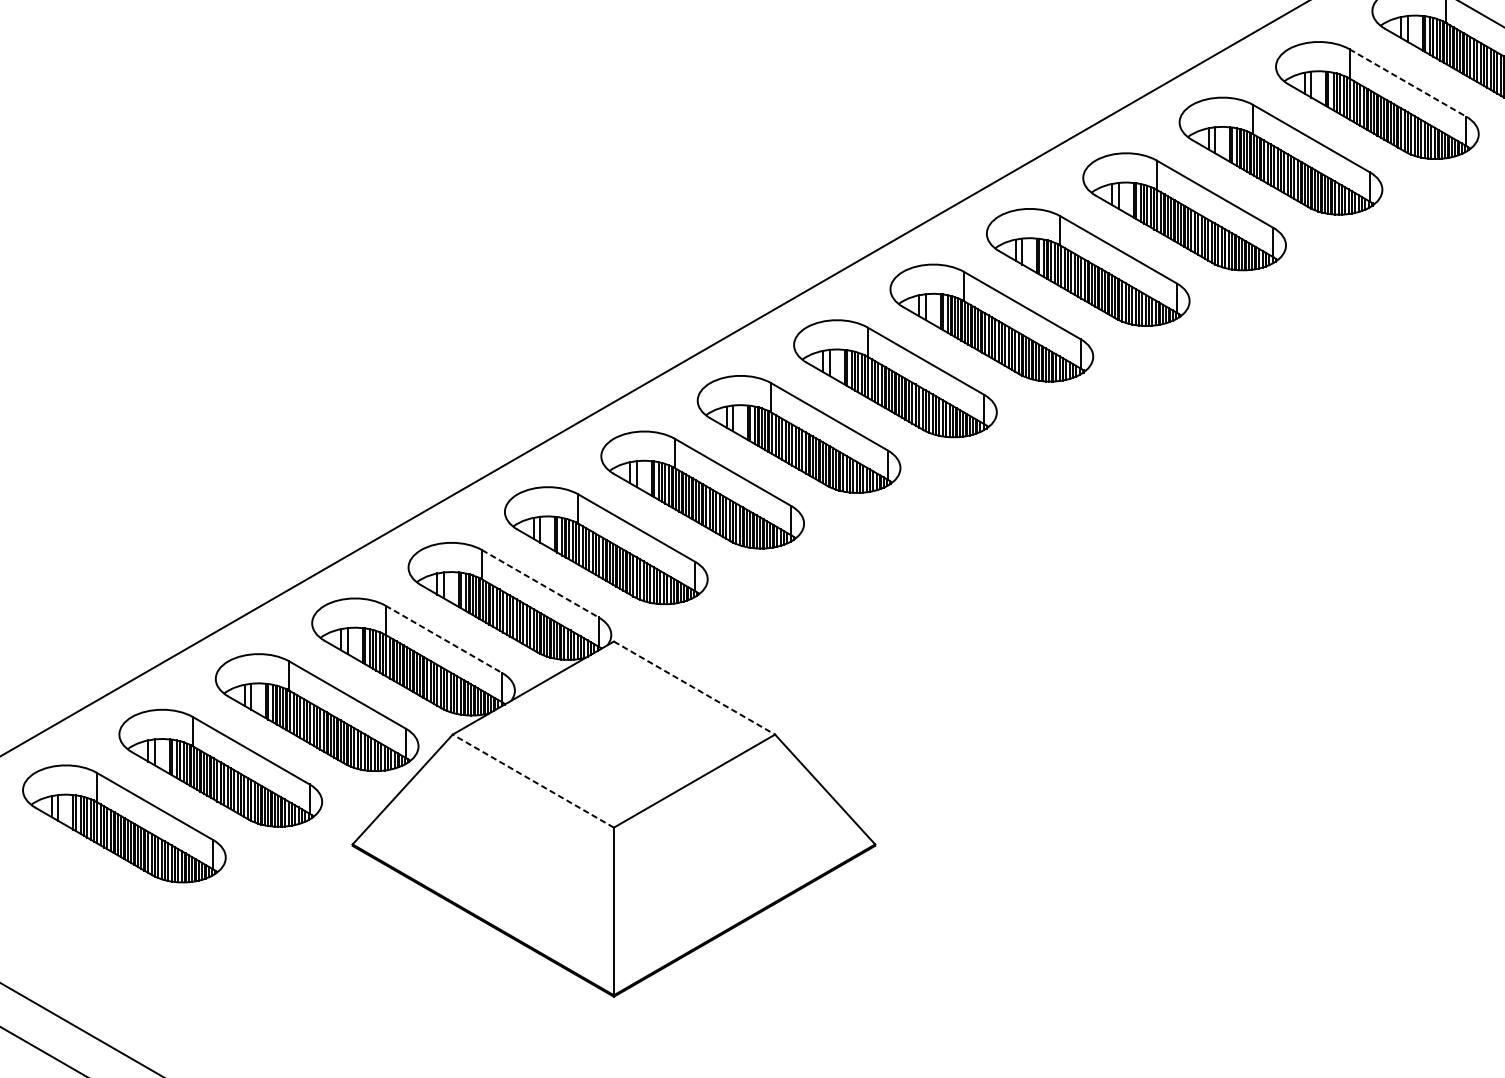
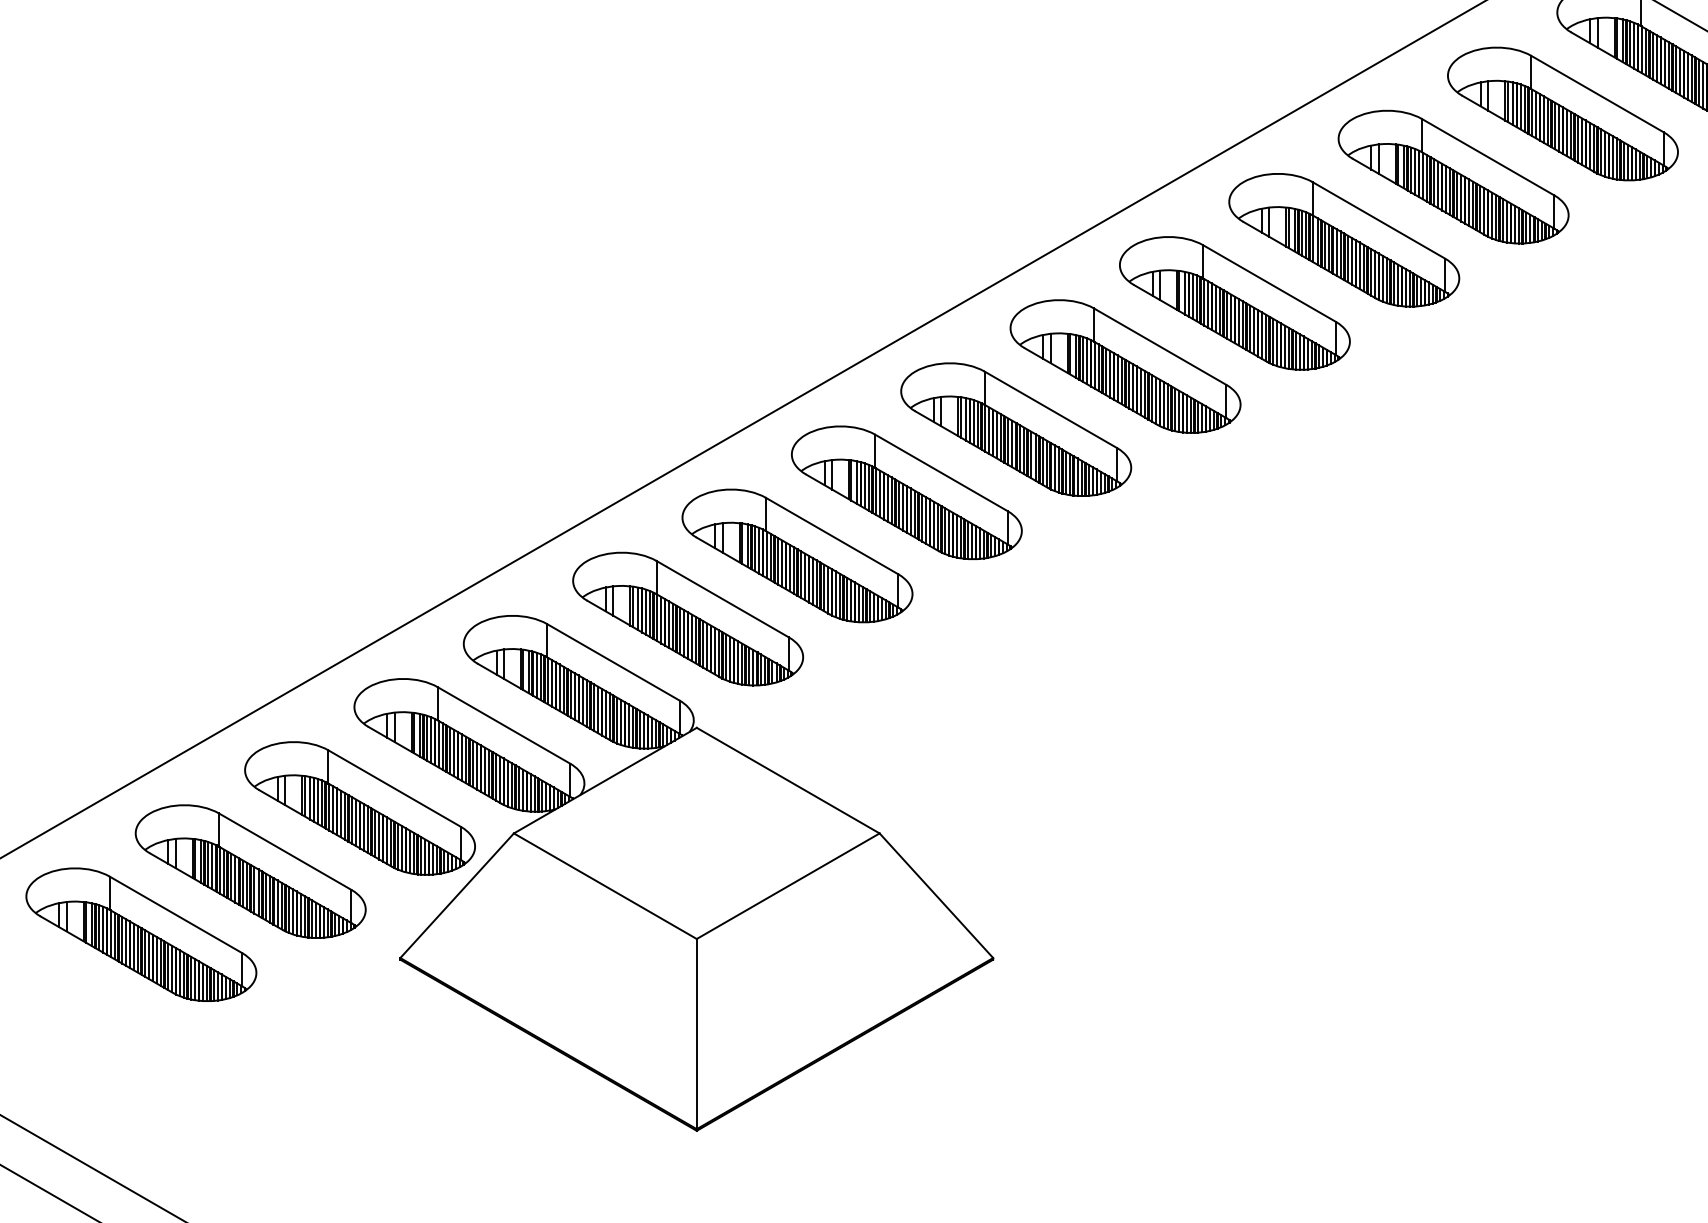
line: (1407, 83) -> (1597, 94), dashed -> solid
line: (540, 583) -> (613, 662), dashed -> solid
line: (444, 639) -> (504, 725), dashed -> solid
line: (694, 687) -> (788, 780), dashed -> solid
line: (533, 781) -> (605, 886), dashed -> solid

